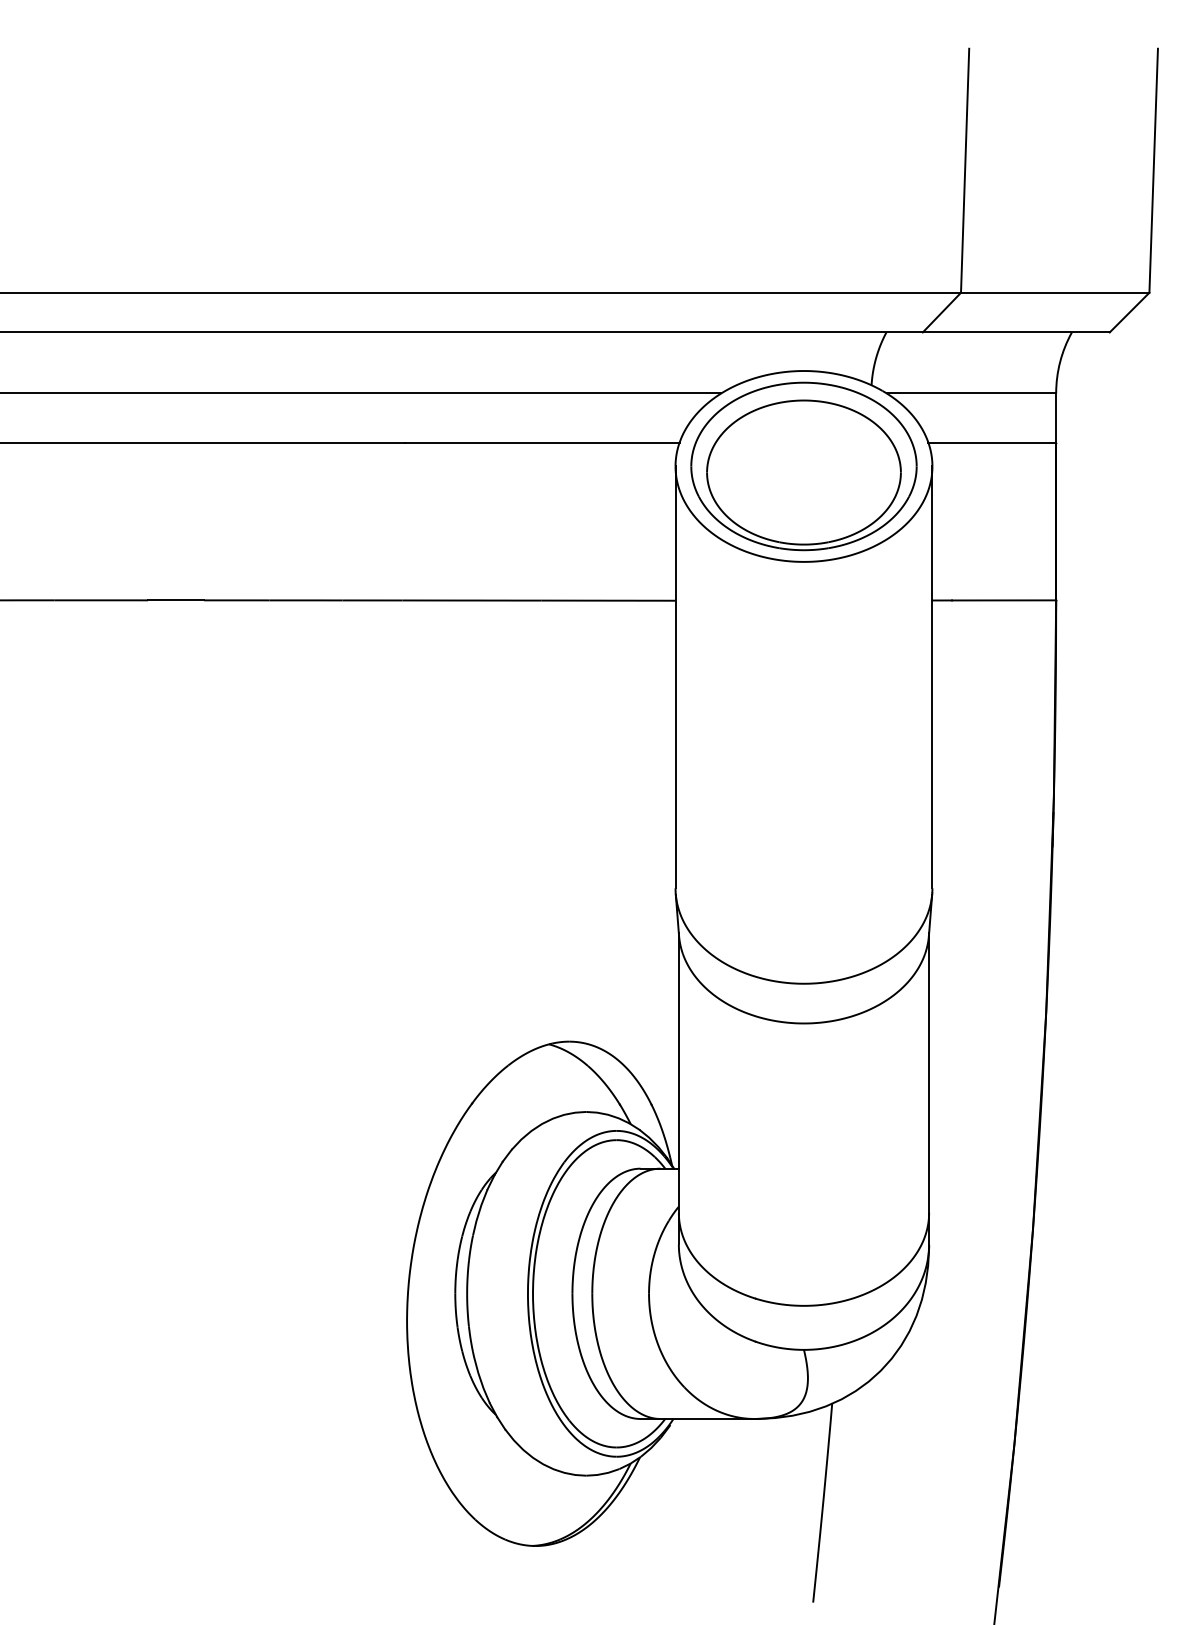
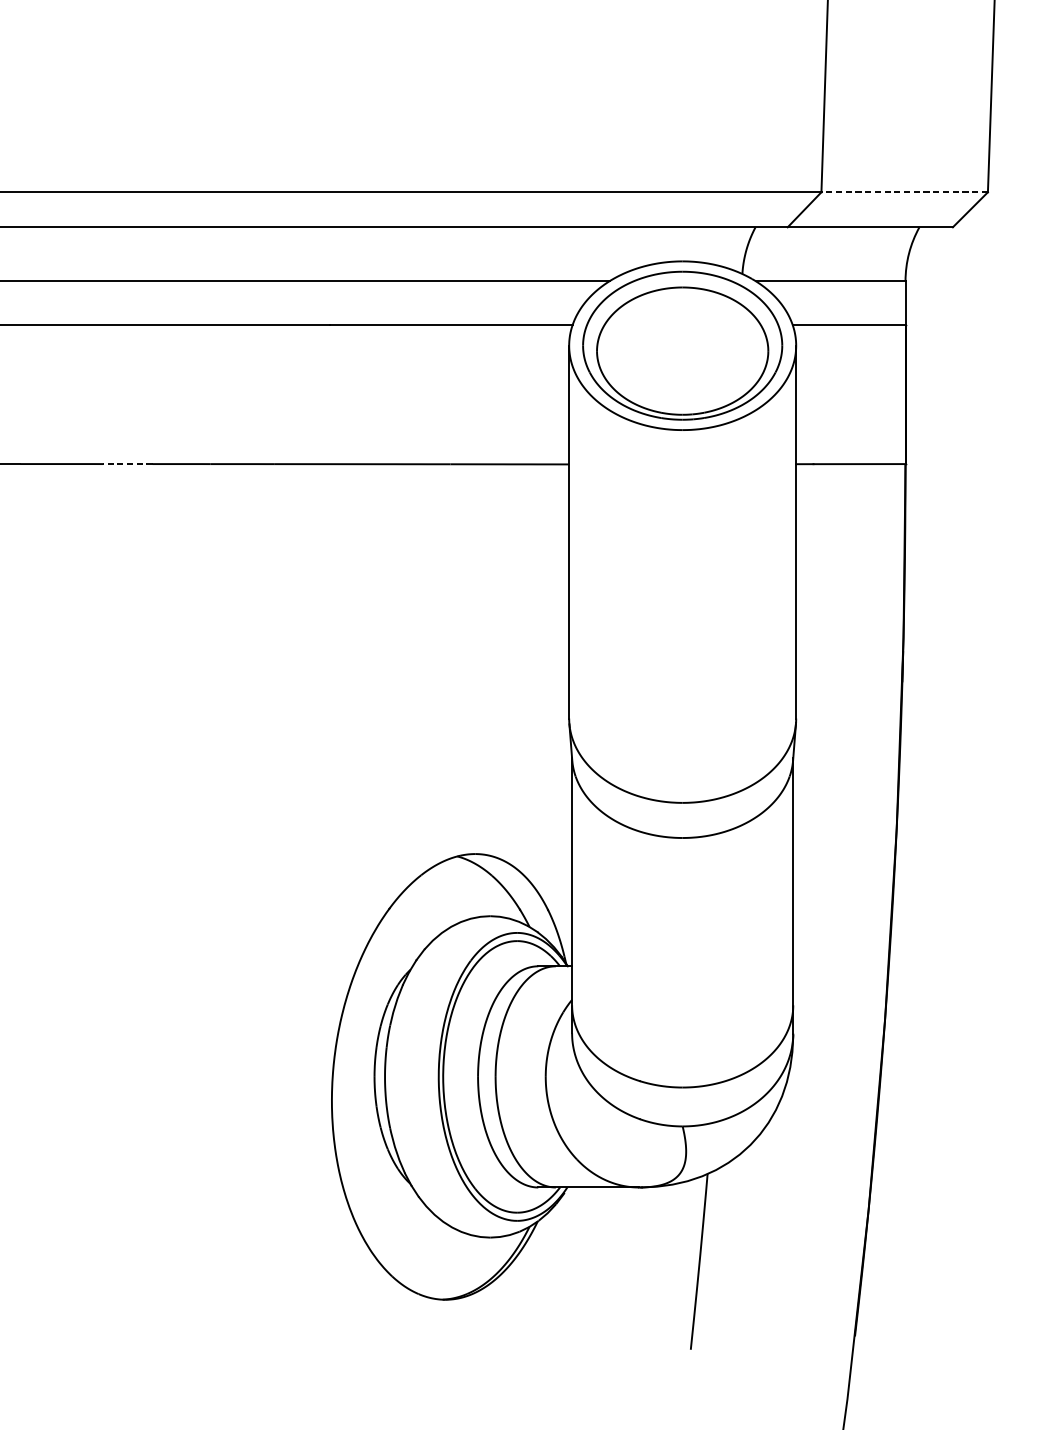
line: (1054, 292) -> (904, 192), solid -> dashed
line: (175, 600) -> (127, 464), solid -> dashed

